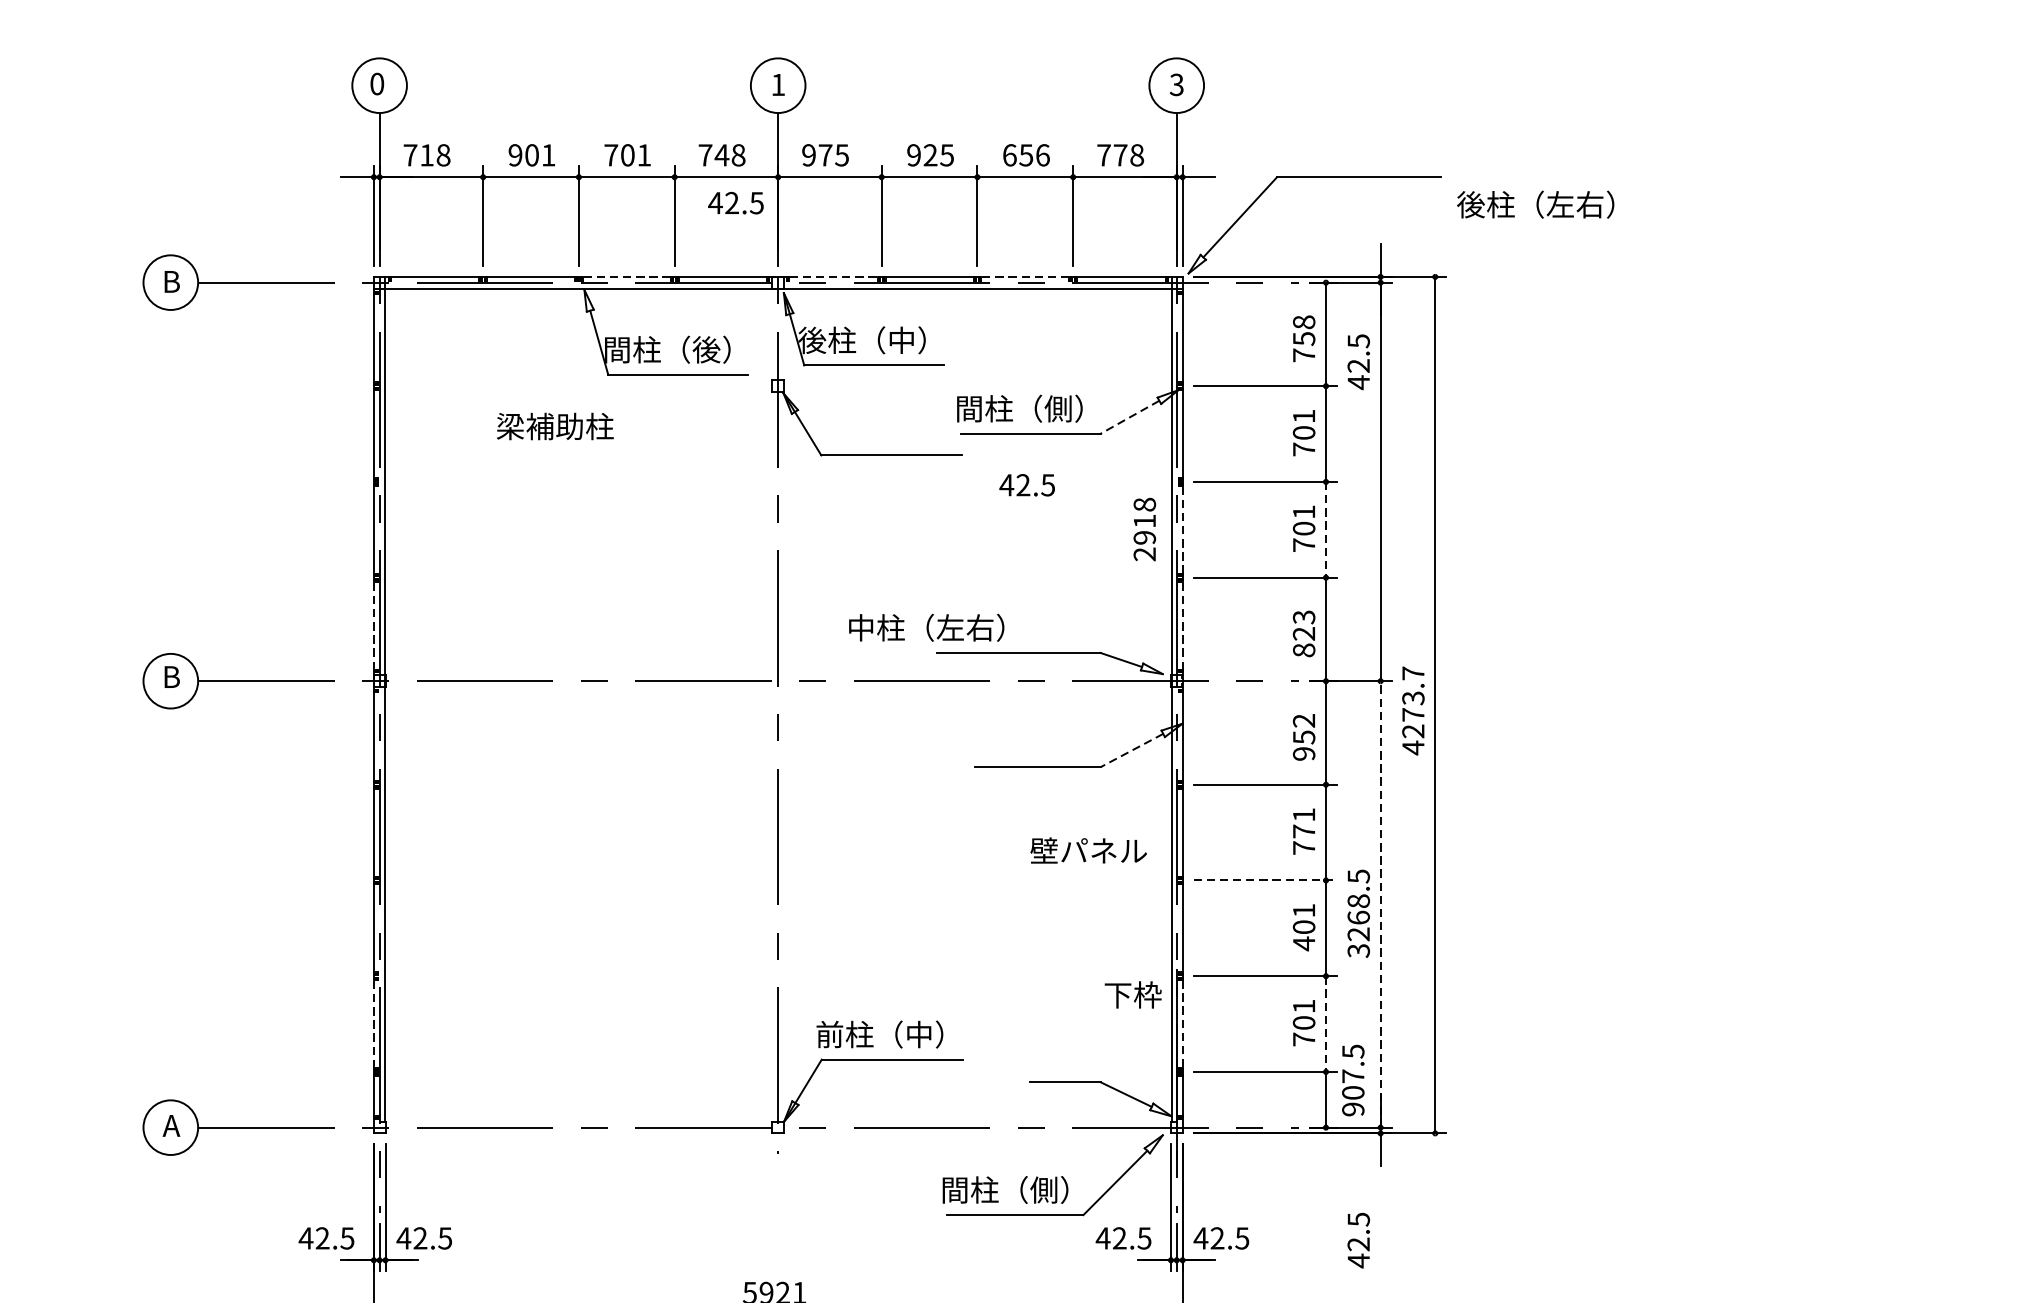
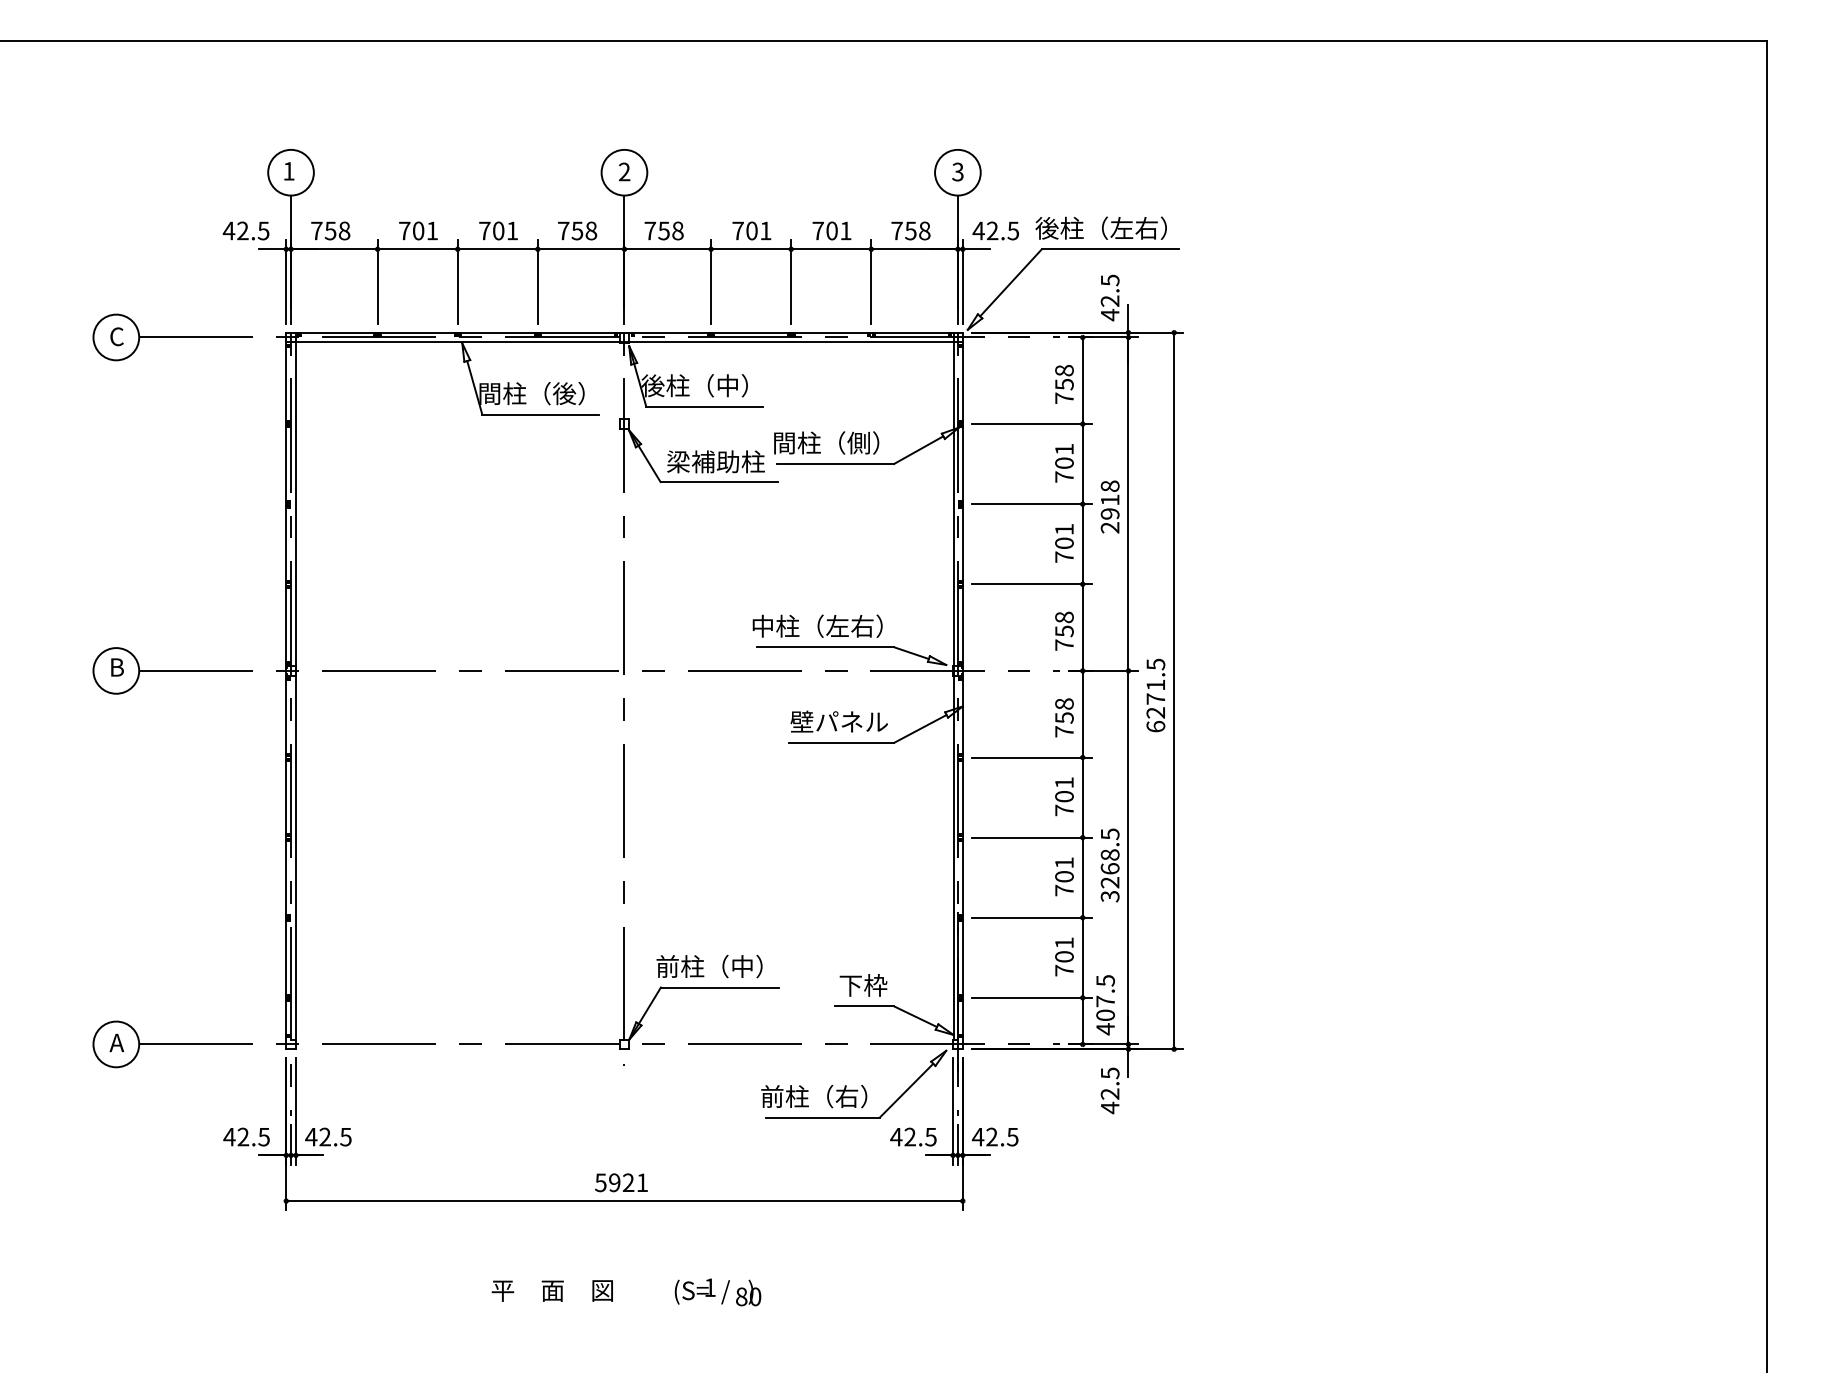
text: (376, 84) -> (288, 171), 0 -> 1
text: (778, 84) -> (624, 171), 1 -> 2
text: (426, 154) -> (330, 230), 718 -> 758
text: (515, 154) -> (404, 230), 901 -> 701
text: (722, 154) -> (577, 230), 748 -> 758
text: (824, 154) -> (663, 230), 975 -> 758
text: (930, 154) -> (751, 230), 925 -> 701
text: (1025, 154) -> (831, 230), 656 -> 701
text: (1120, 154) -> (910, 230), 778 -> 758
text: (735, 202) -> (245, 230), moved
text: (1534, 203) -> (1100, 227), moved
line: (626, 276) -> (497, 332), dashed -> solid
line: (834, 276) -> (671, 332), dashed -> solid
line: (1025, 276) -> (831, 332), dashed -> solid
text: (171, 281) -> (116, 336), B -> C
text: (1357, 361) -> (1109, 297), moved
line: (1129, 417) -> (918, 450), dashed -> solid
text: (554, 426) -> (715, 461), moved
text: (1026, 484) -> (995, 230), moved
text: (1143, 528) -> (1109, 506), moved
line: (1182, 530) -> (962, 544), dashed -> solid
line: (1325, 530) -> (1082, 544), dashed -> solid
line: (374, 625) -> (286, 624), dashed -> solid
line: (1182, 625) -> (962, 624), dashed -> solid
text: (926, 626) -> (817, 625), moved
text: (1304, 632) -> (1064, 630), 823 -> 758
text: (1412, 710) -> (1155, 695), 4273.7 -> 6271.5
text: (1304, 736) -> (1064, 717), 952 -> 758
line: (1132, 750) -> (920, 728), dashed -> solid
text: (1304, 831) -> (1064, 796), 771 -> 701
text: (1087, 850) -> (838, 721), moved
line: (1264, 880) -> (1031, 837), dashed -> solid
line: (1380, 904) -> (1128, 857), dashed -> solid
text: (1304, 943) -> (1064, 890), 401 -> 701
text: (1133, 995) -> (863, 985), moved
line: (374, 1023) -> (286, 957), dashed -> solid
line: (1182, 1023) -> (962, 957), dashed -> solid
line: (1325, 1024) -> (1082, 958), dashed -> solid
text: (1353, 1109) -> (1105, 1029), 907.5 -> 407.5
text: (999, 1189) -> (809, 1096), 間柱（側） -> 前柱（右）
text: (1357, 1240) -> (1109, 1090), moved

